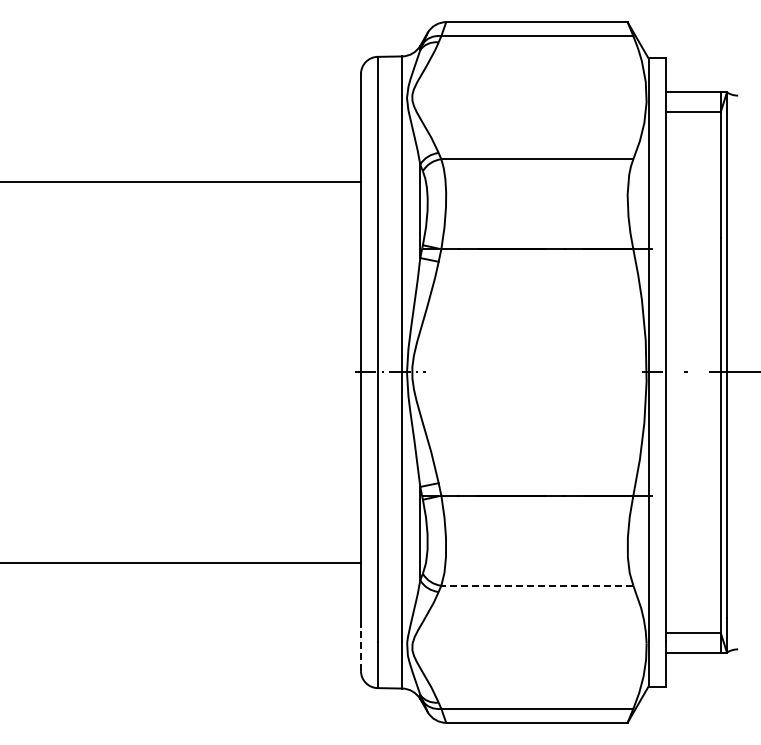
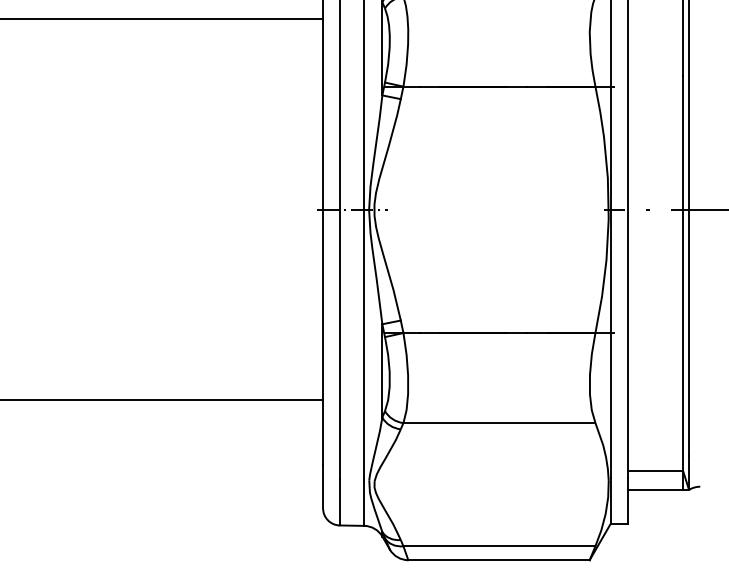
line: (537, 585) -> (499, 422), dashed -> solid
line: (361, 649) -> (323, 486), dashed -> solid

